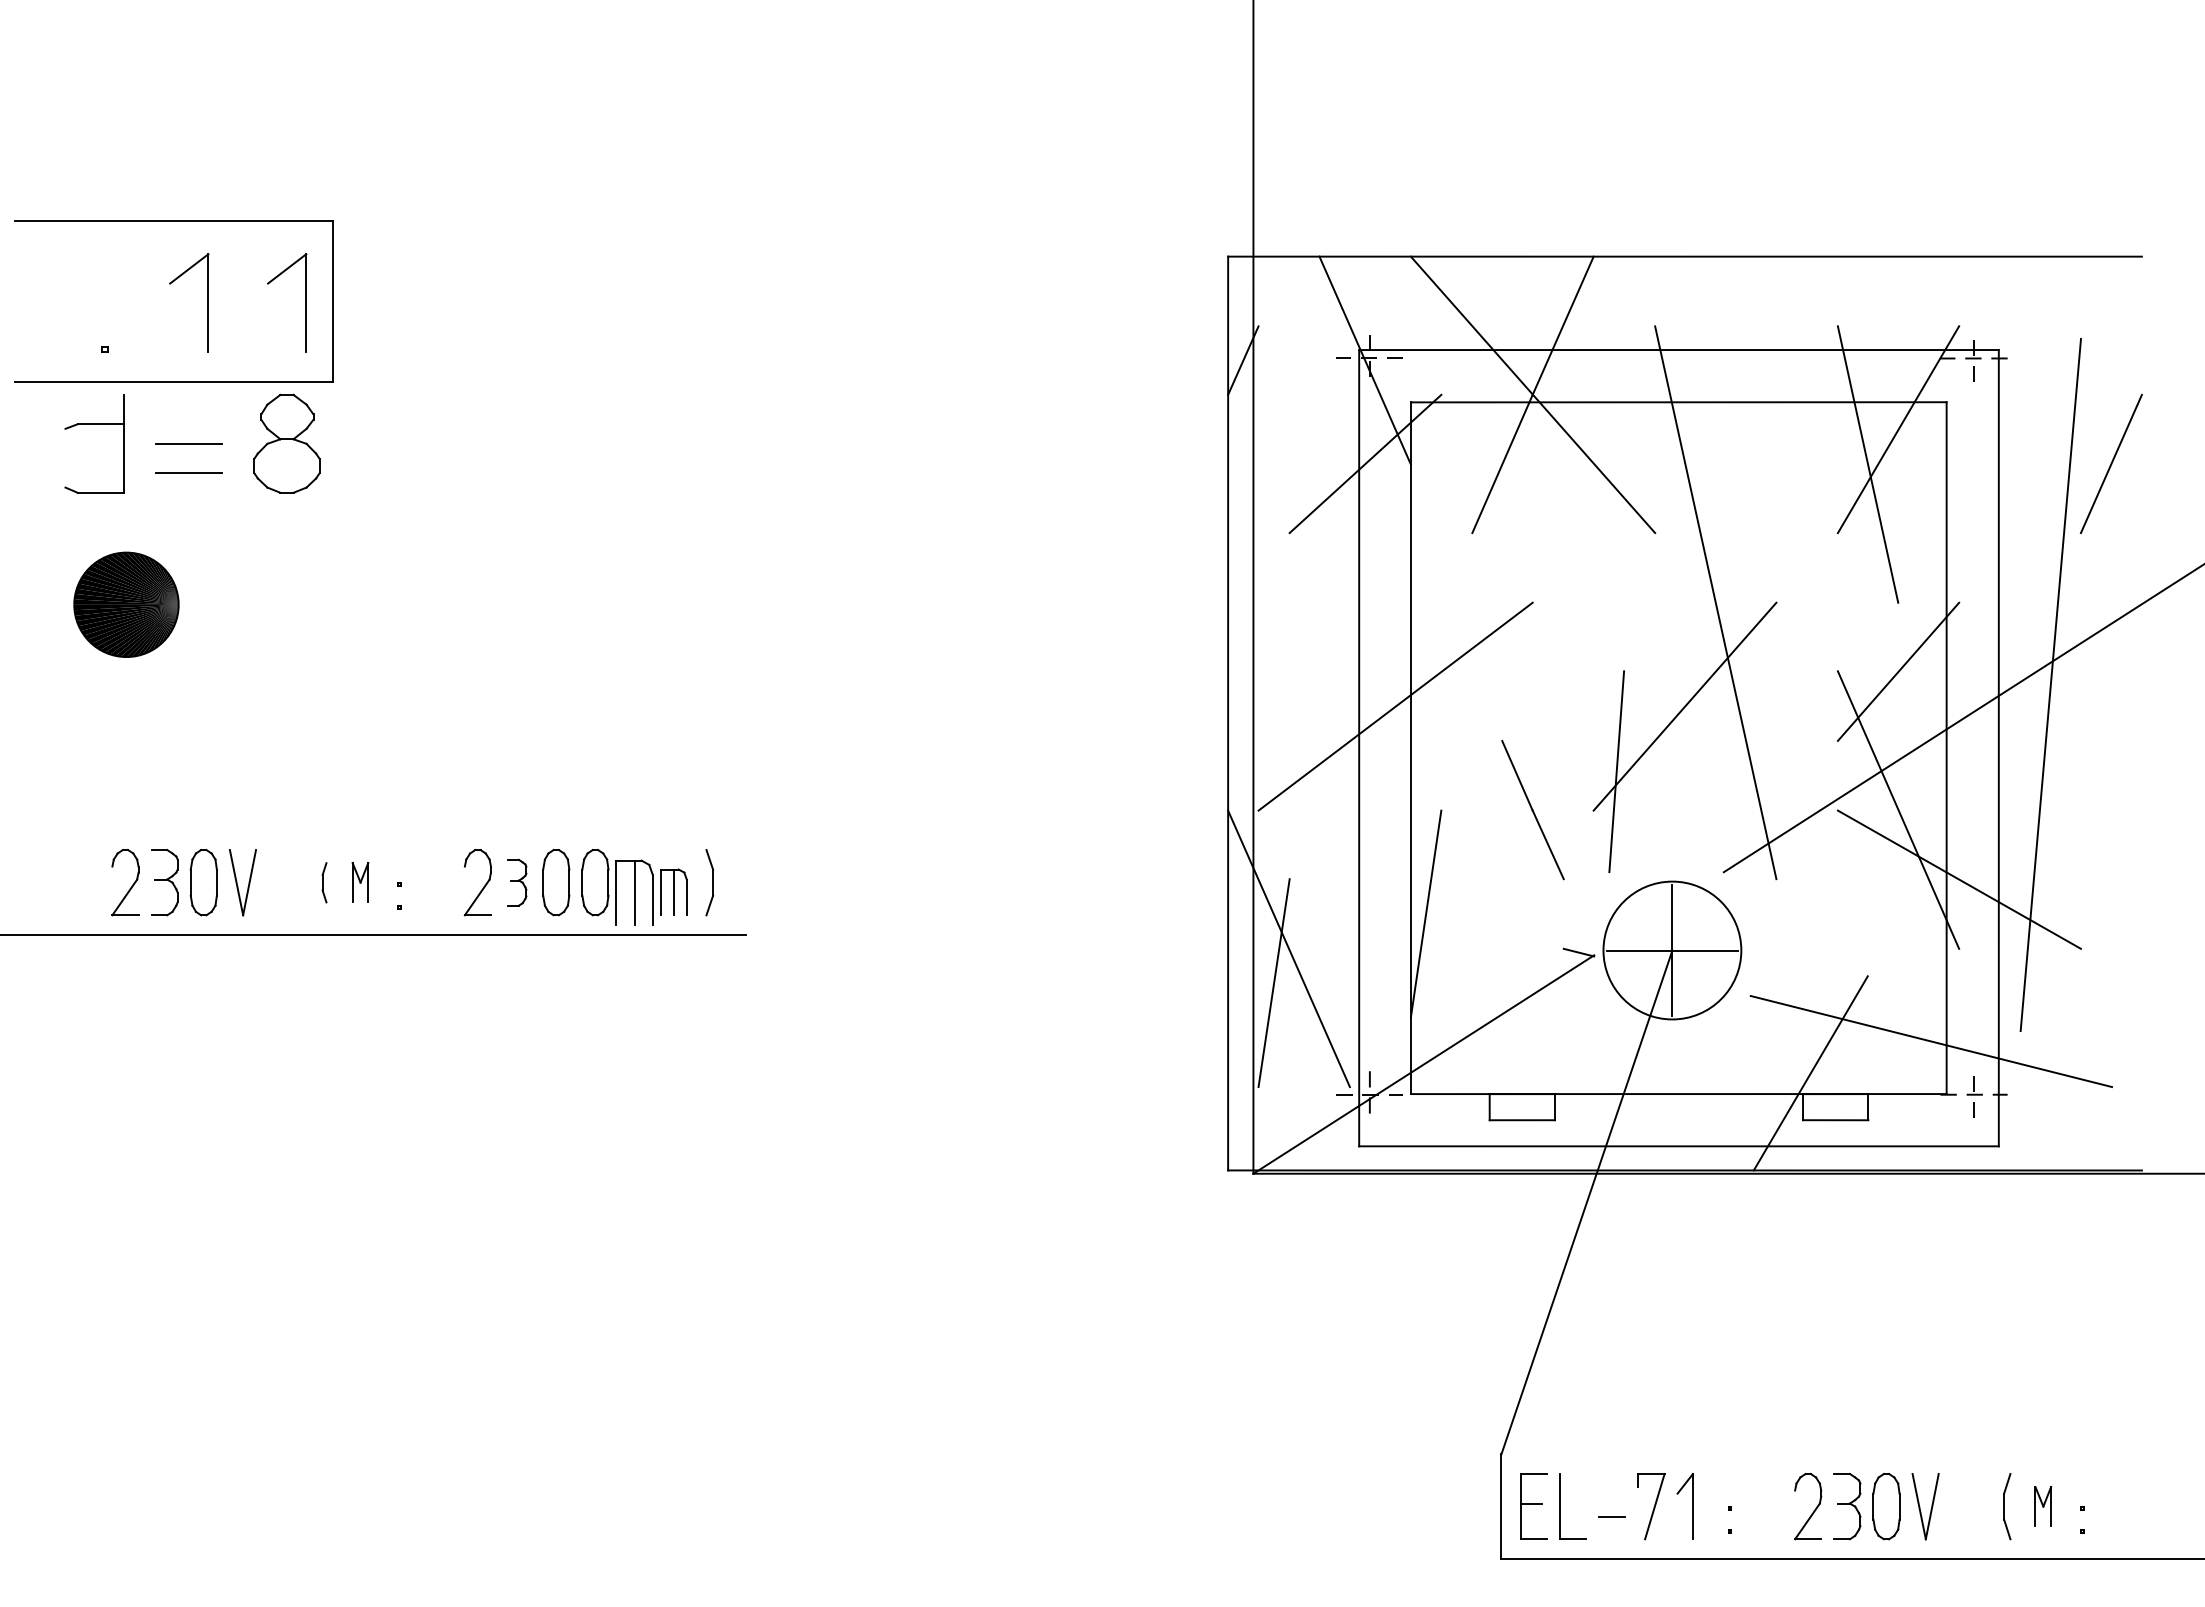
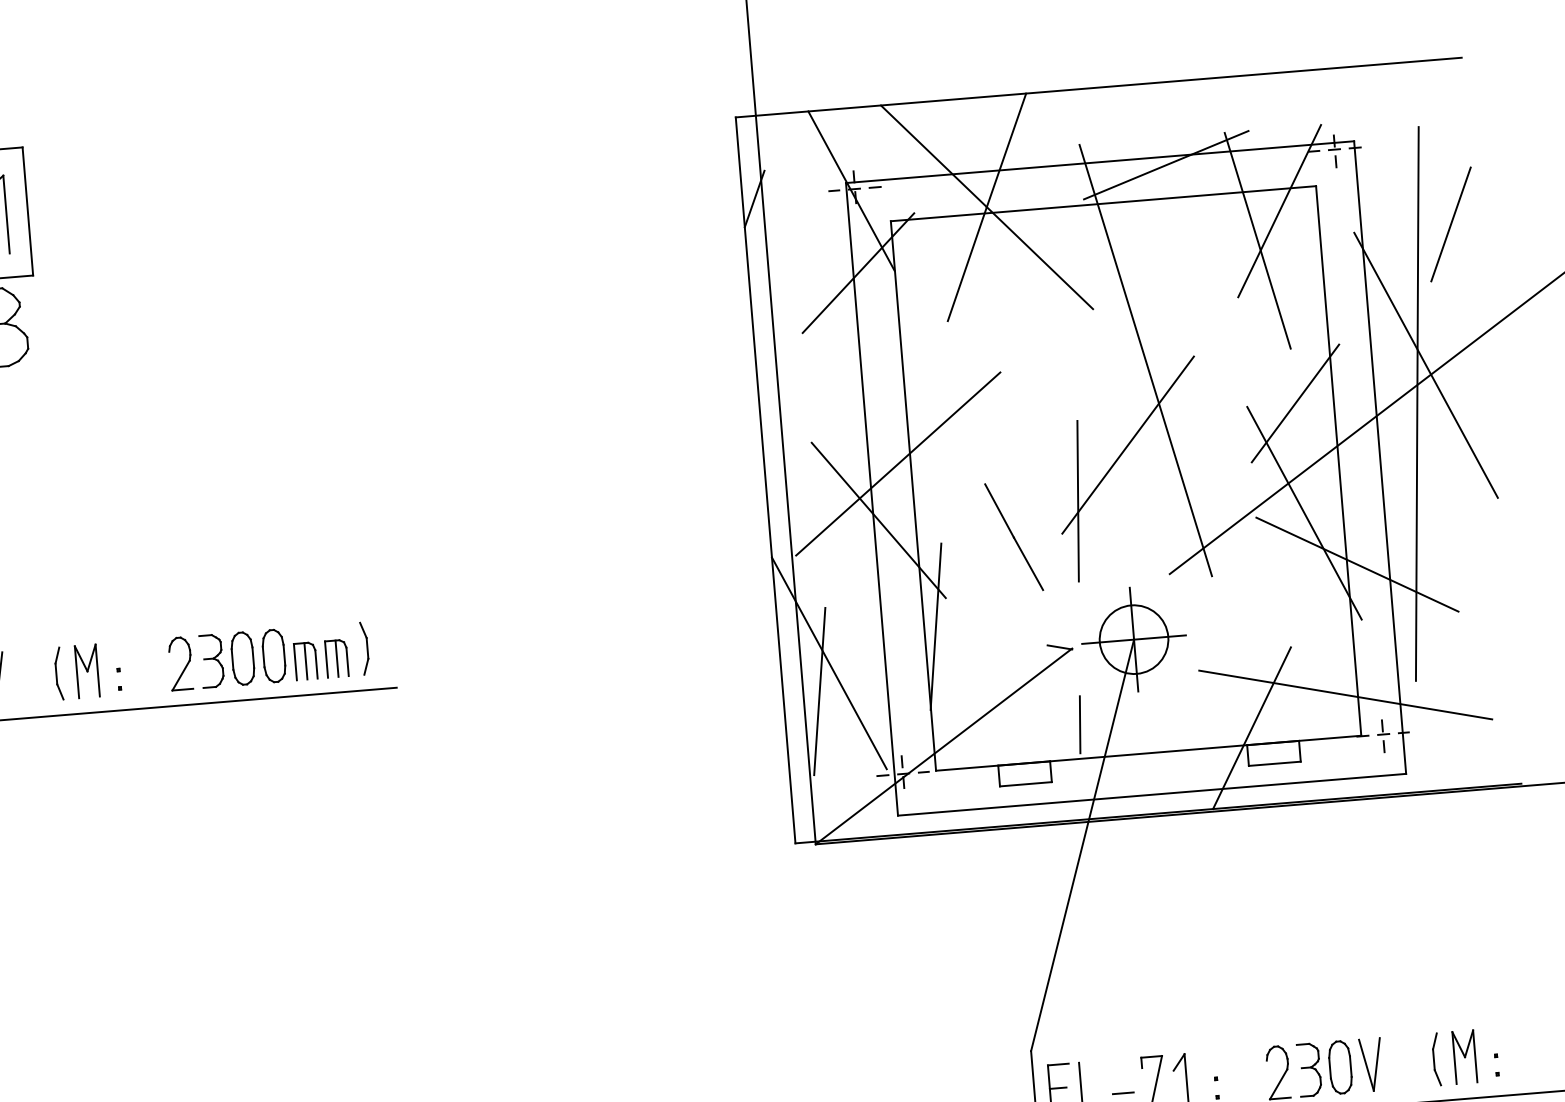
line: (1761, 360) -> (1166, 165), added
line: (2065, 637) -> (1425, 365), added
line: (1365, 775) -> (878, 520), added
part: (324, 882) -> (58, 673), size x1.67
part: (360, 882) -> (87, 671), size x1.67
part: (517, 882) -> (212, 661), size x1.43
part: (634, 891) -> (305, 660), size x0.71
circle: (1672, 950) -> (1134, 639), size x0.62
line: (1595, 1051) -> (1079, 724), added
part: (2043, 1506) -> (1465, 1057), size x1.67

